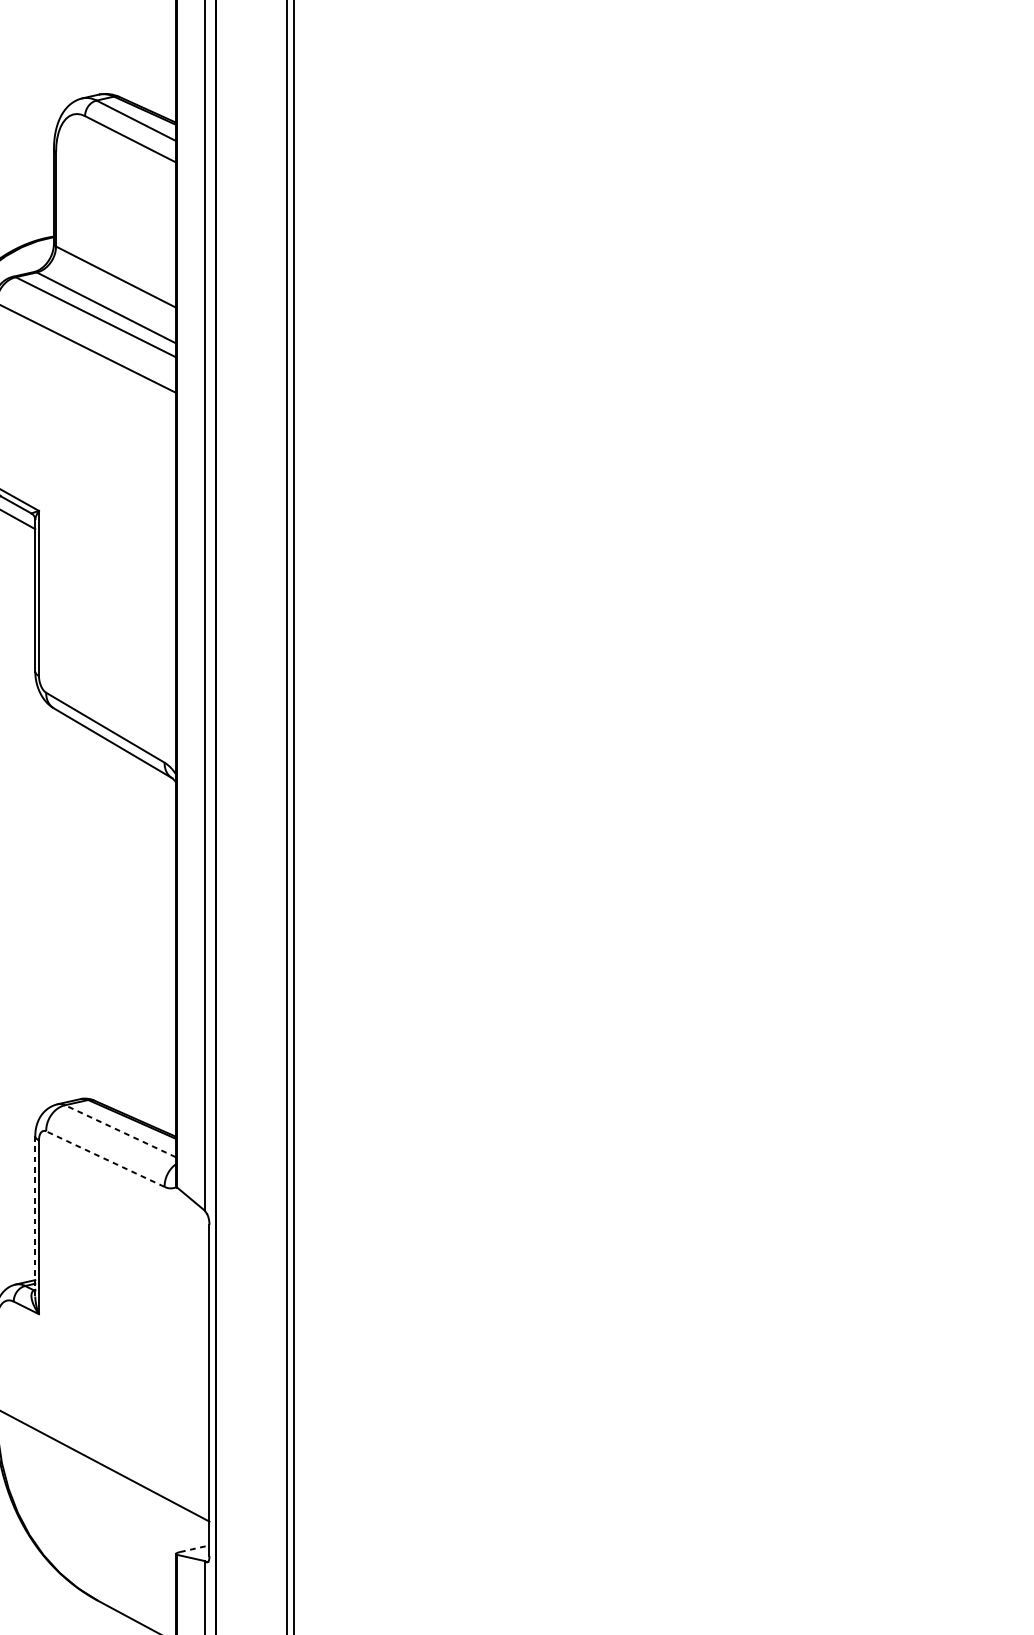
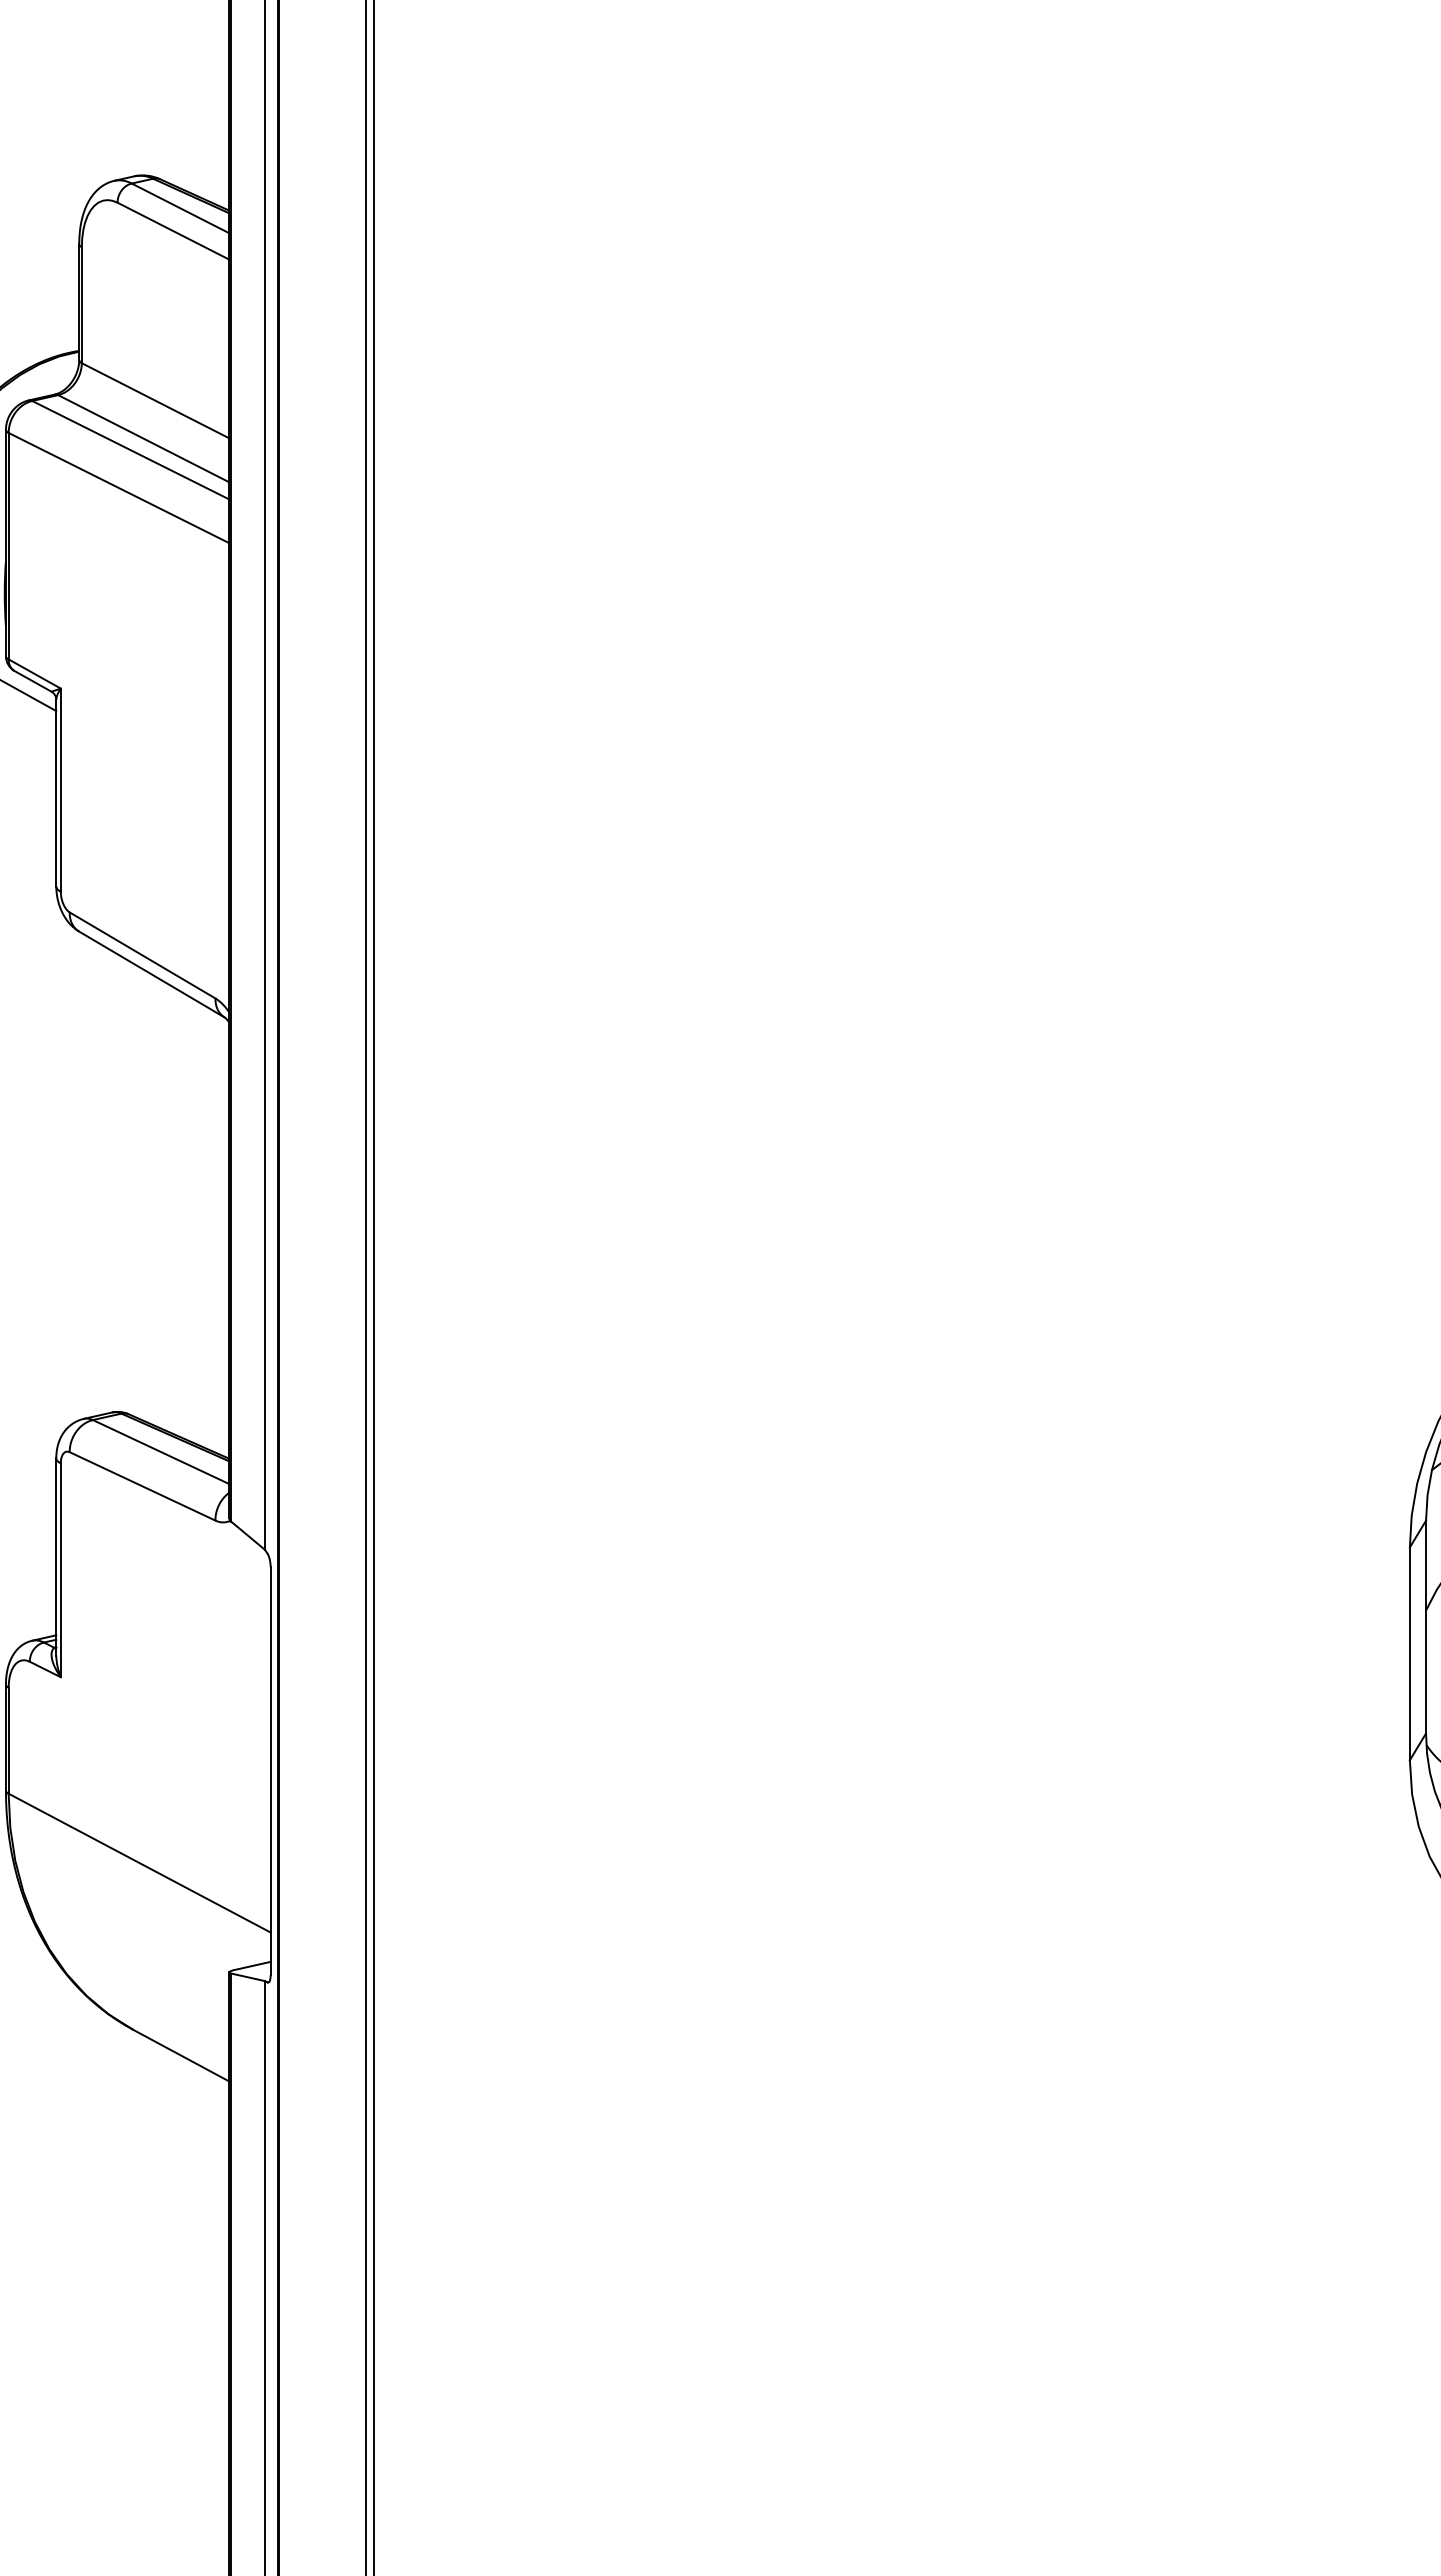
line: (119, 1130) -> (160, 1451), dashed -> solid
line: (105, 1159) -> (142, 1486), dashed -> solid
line: (35, 1216) -> (56, 1556), dashed -> solid
line: (194, 1548) -> (252, 1965), dashed -> solid

